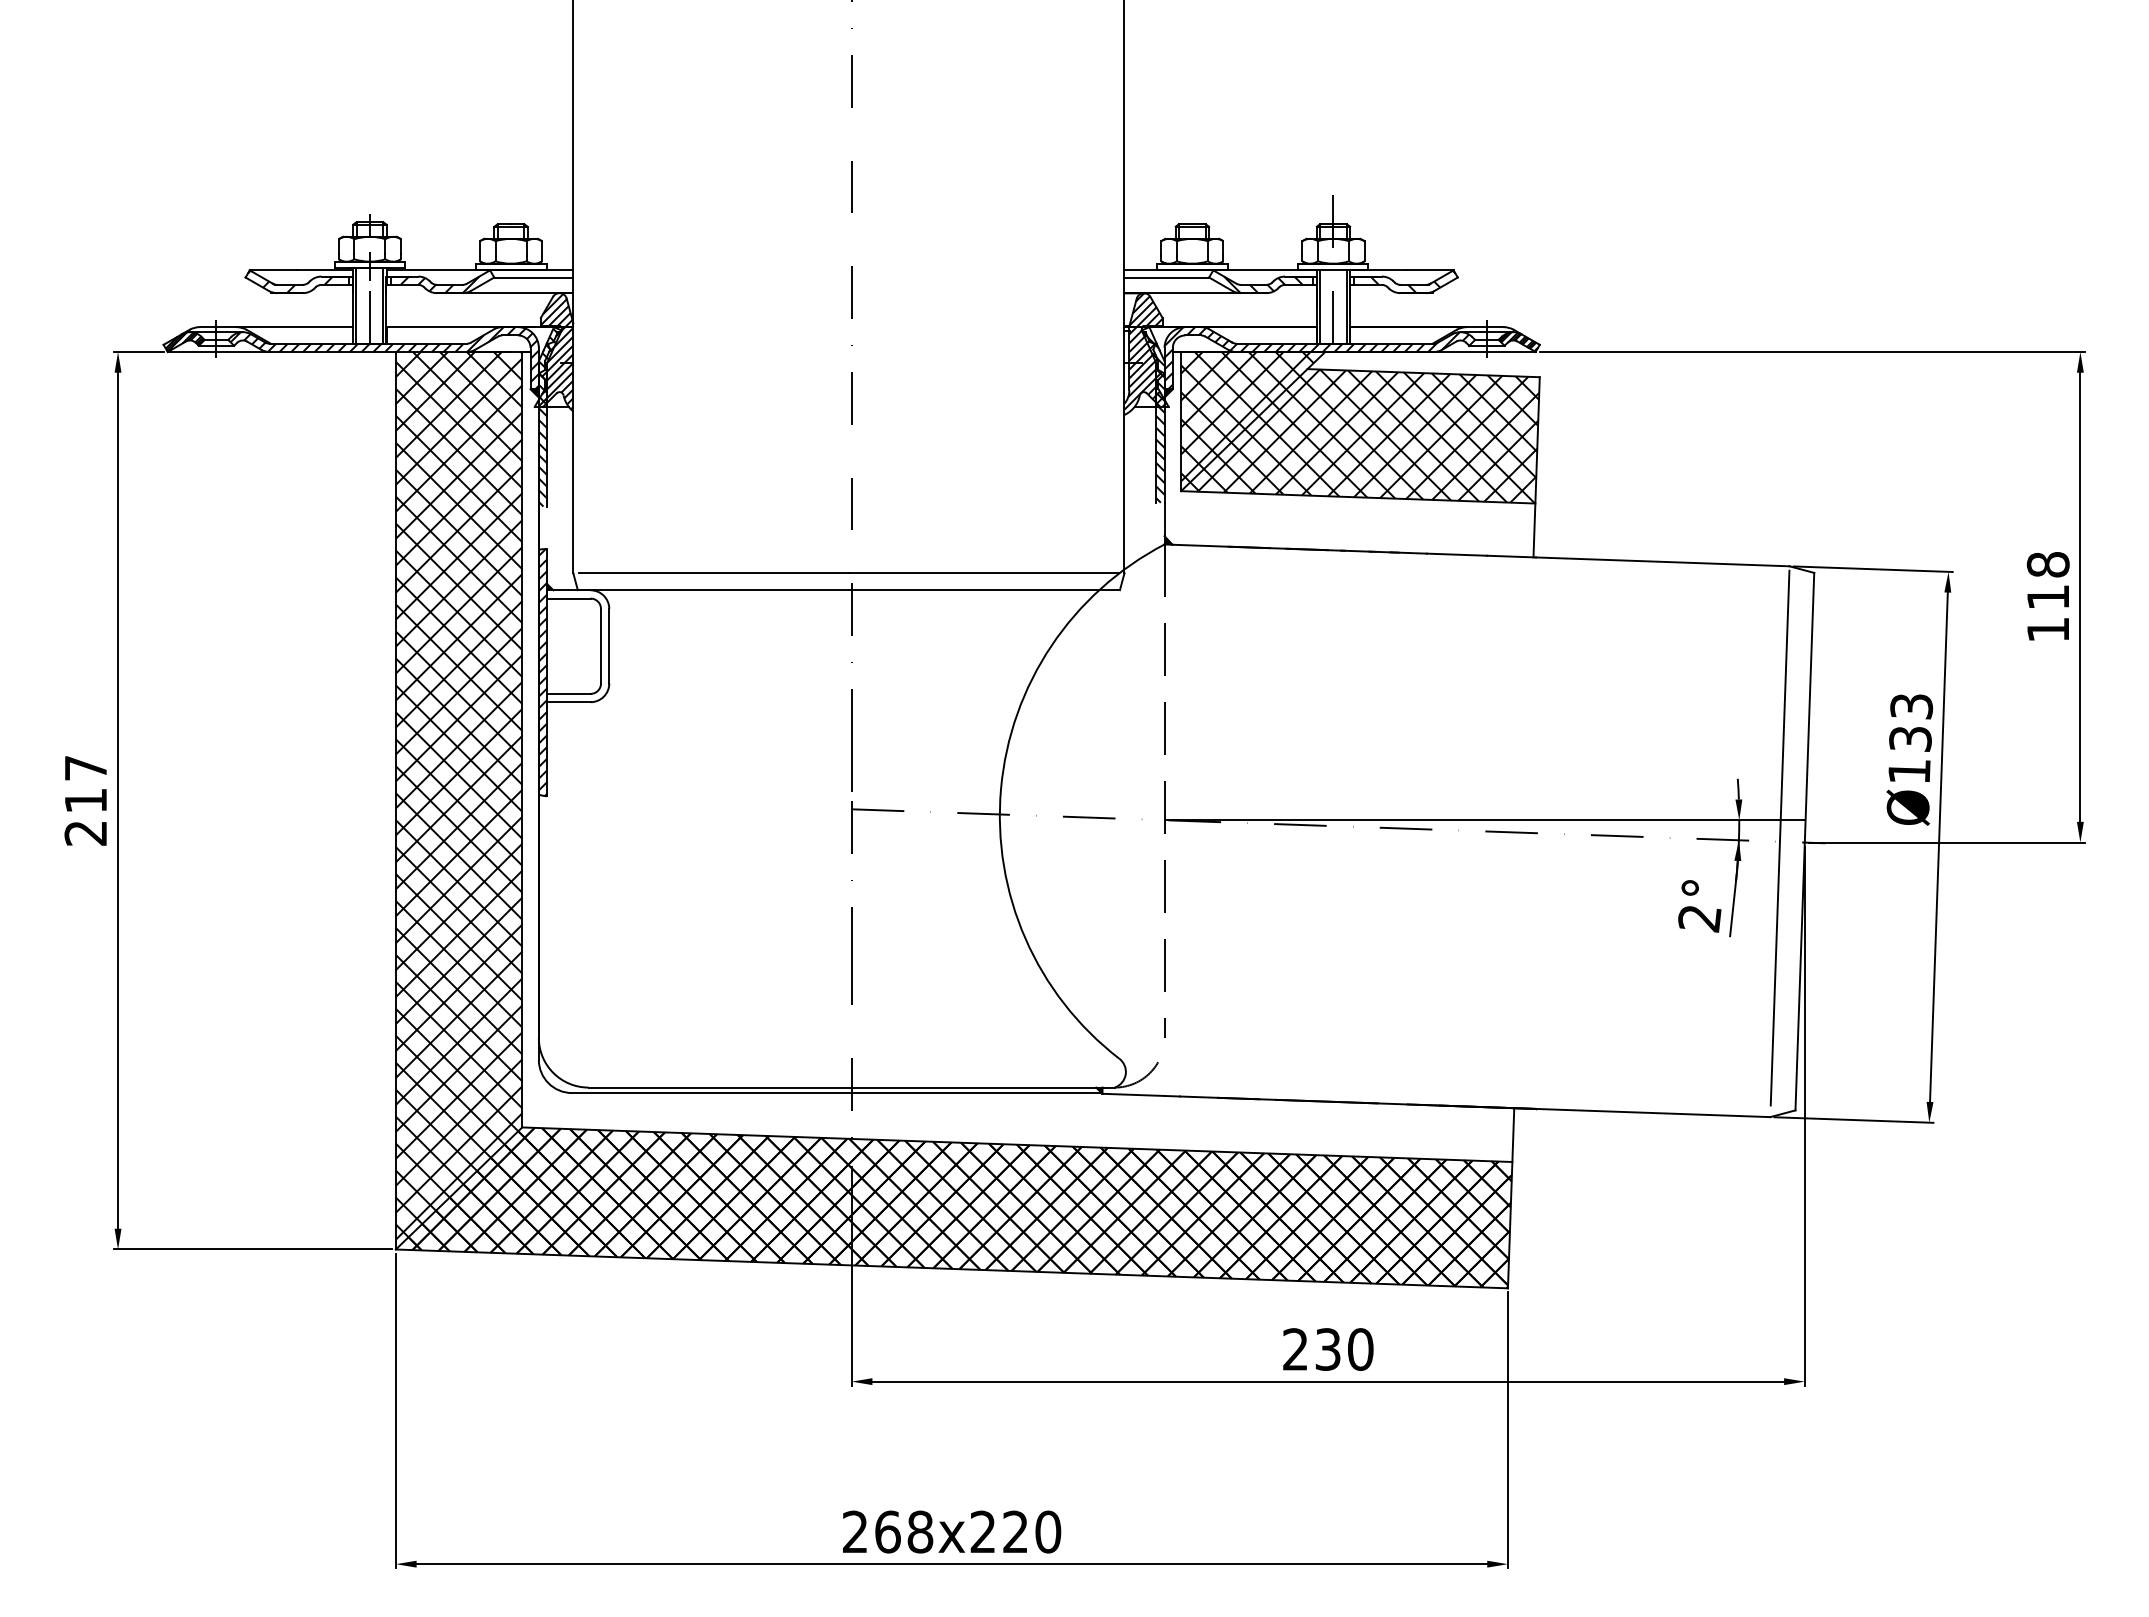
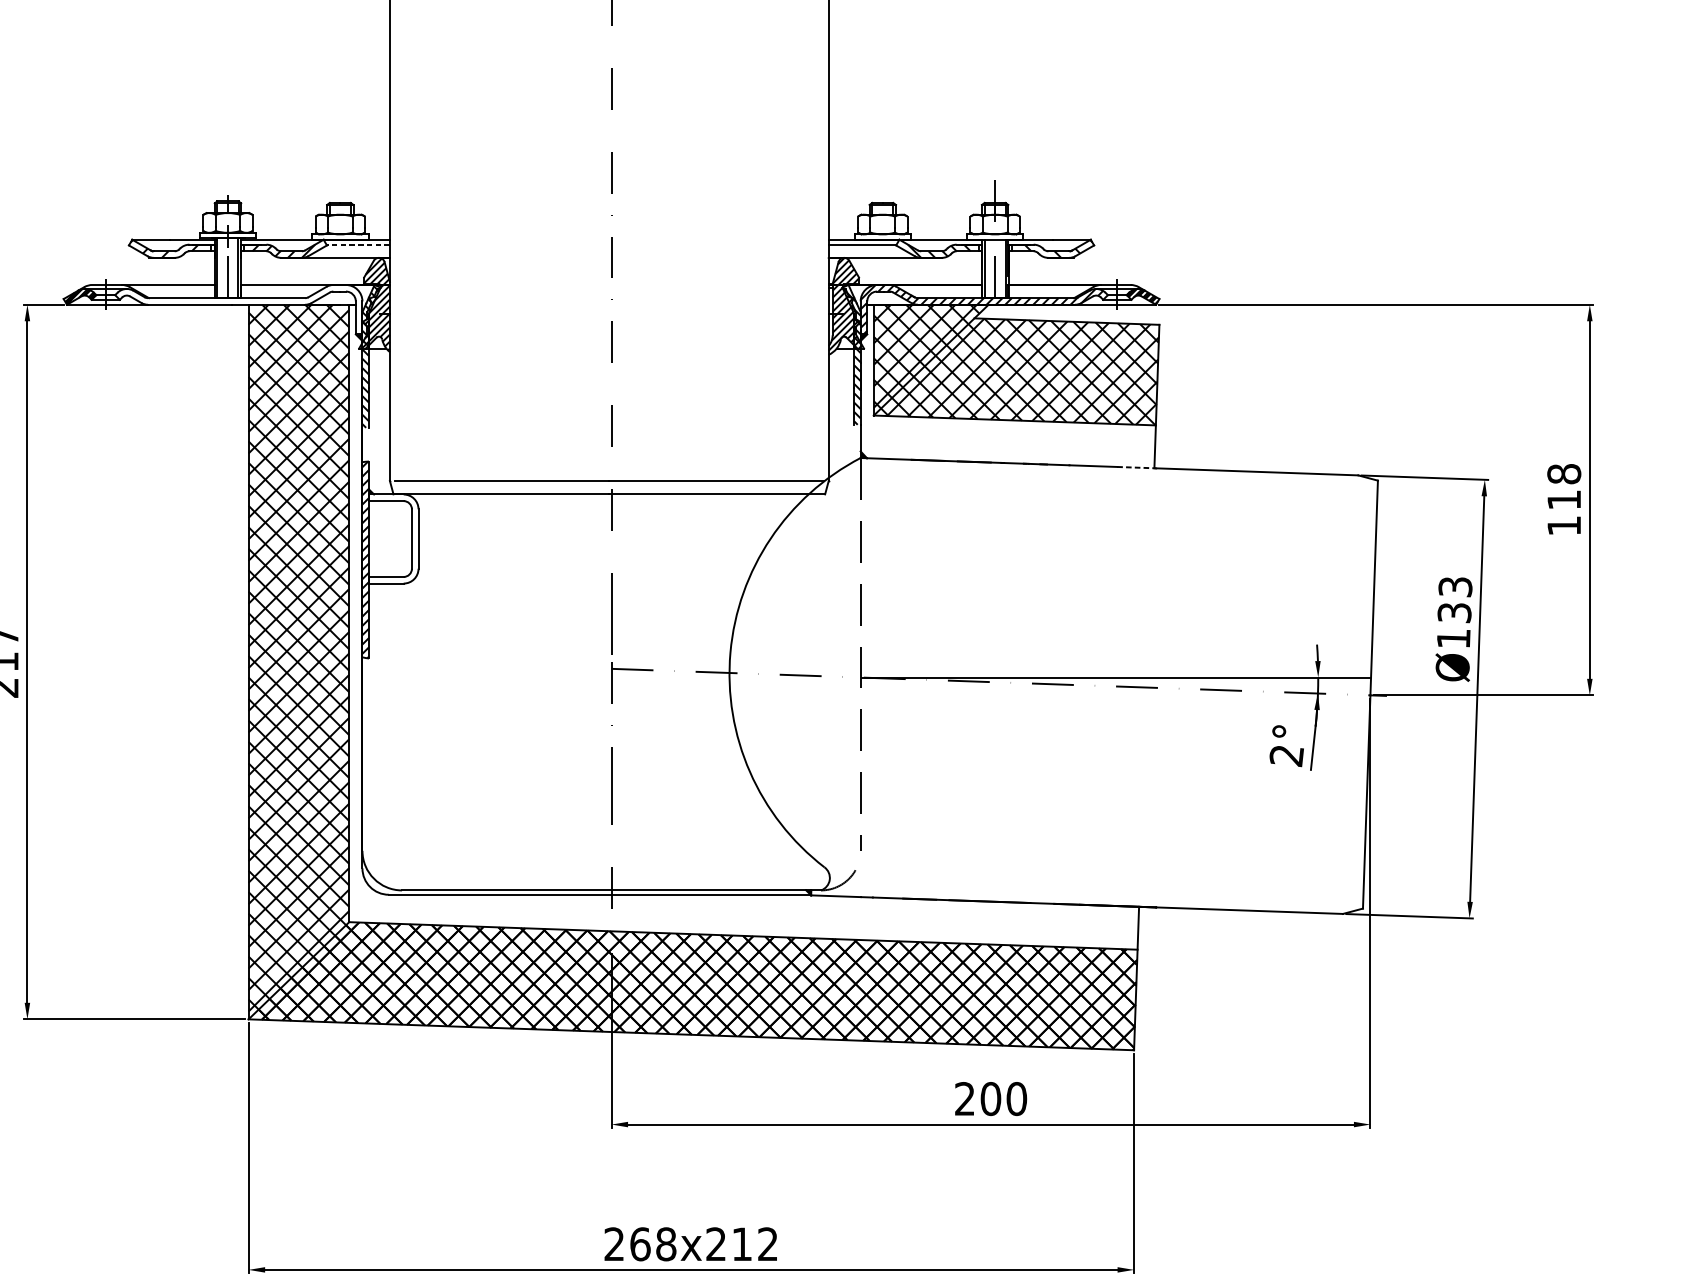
line: (533, 277) -> (358, 245), solid -> dashed
hatch: (384, 358) -> (239, 309), removed
line: (1511, 556) -> (1136, 467), solid -> dashed
line: (1779, 837) -> (1350, 691), removed
text: (1328, 1349) -> (991, 1098), 230 -> 200
text: (1032, 1531) -> (755, 1243), 268x220 -> 268x212

